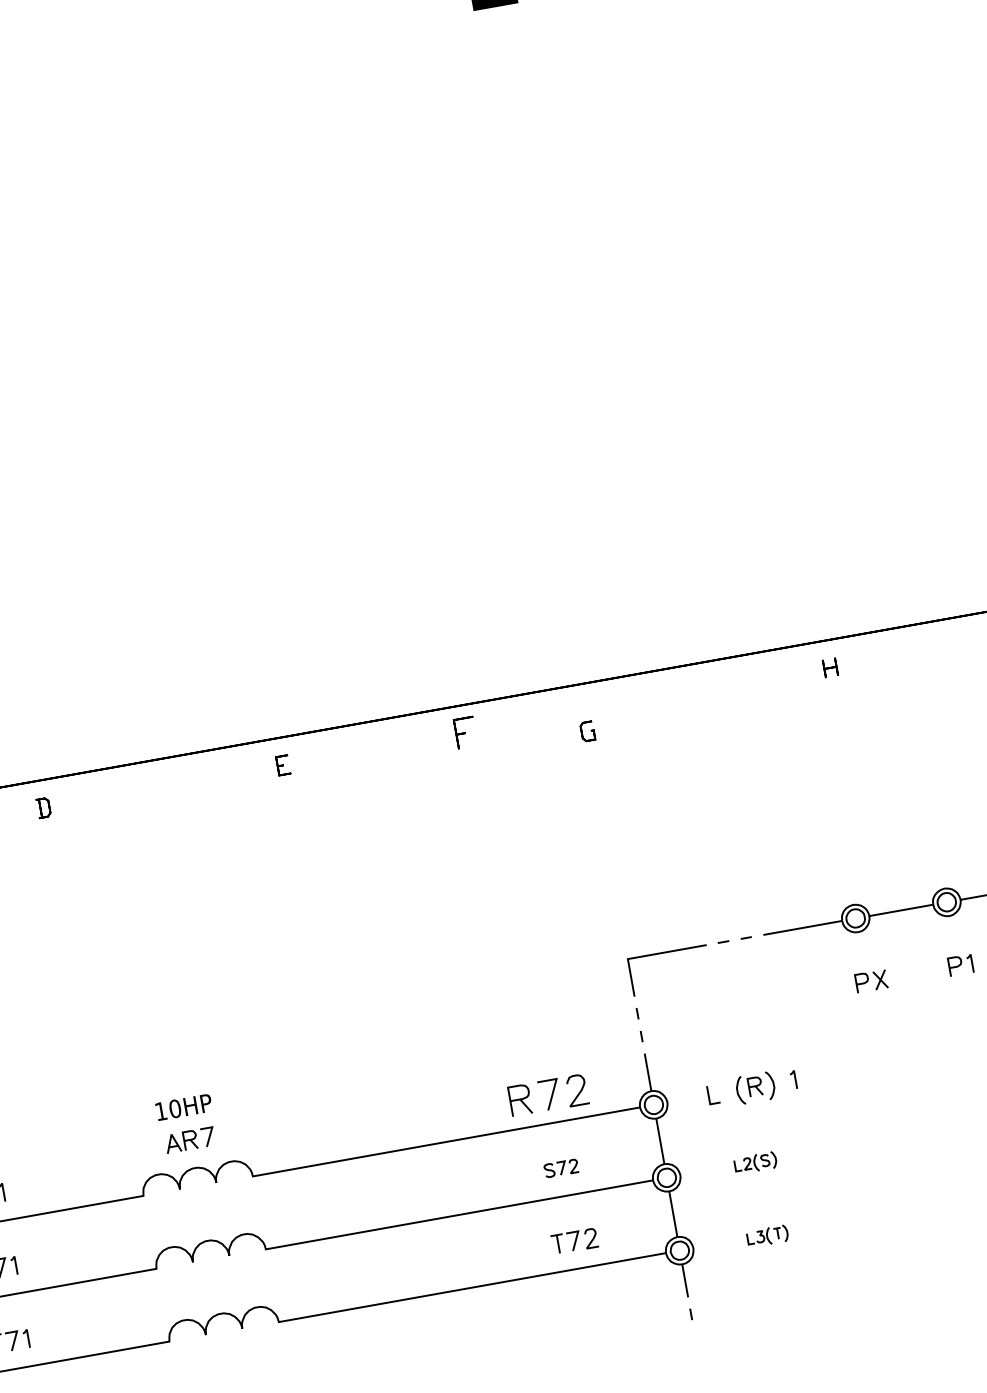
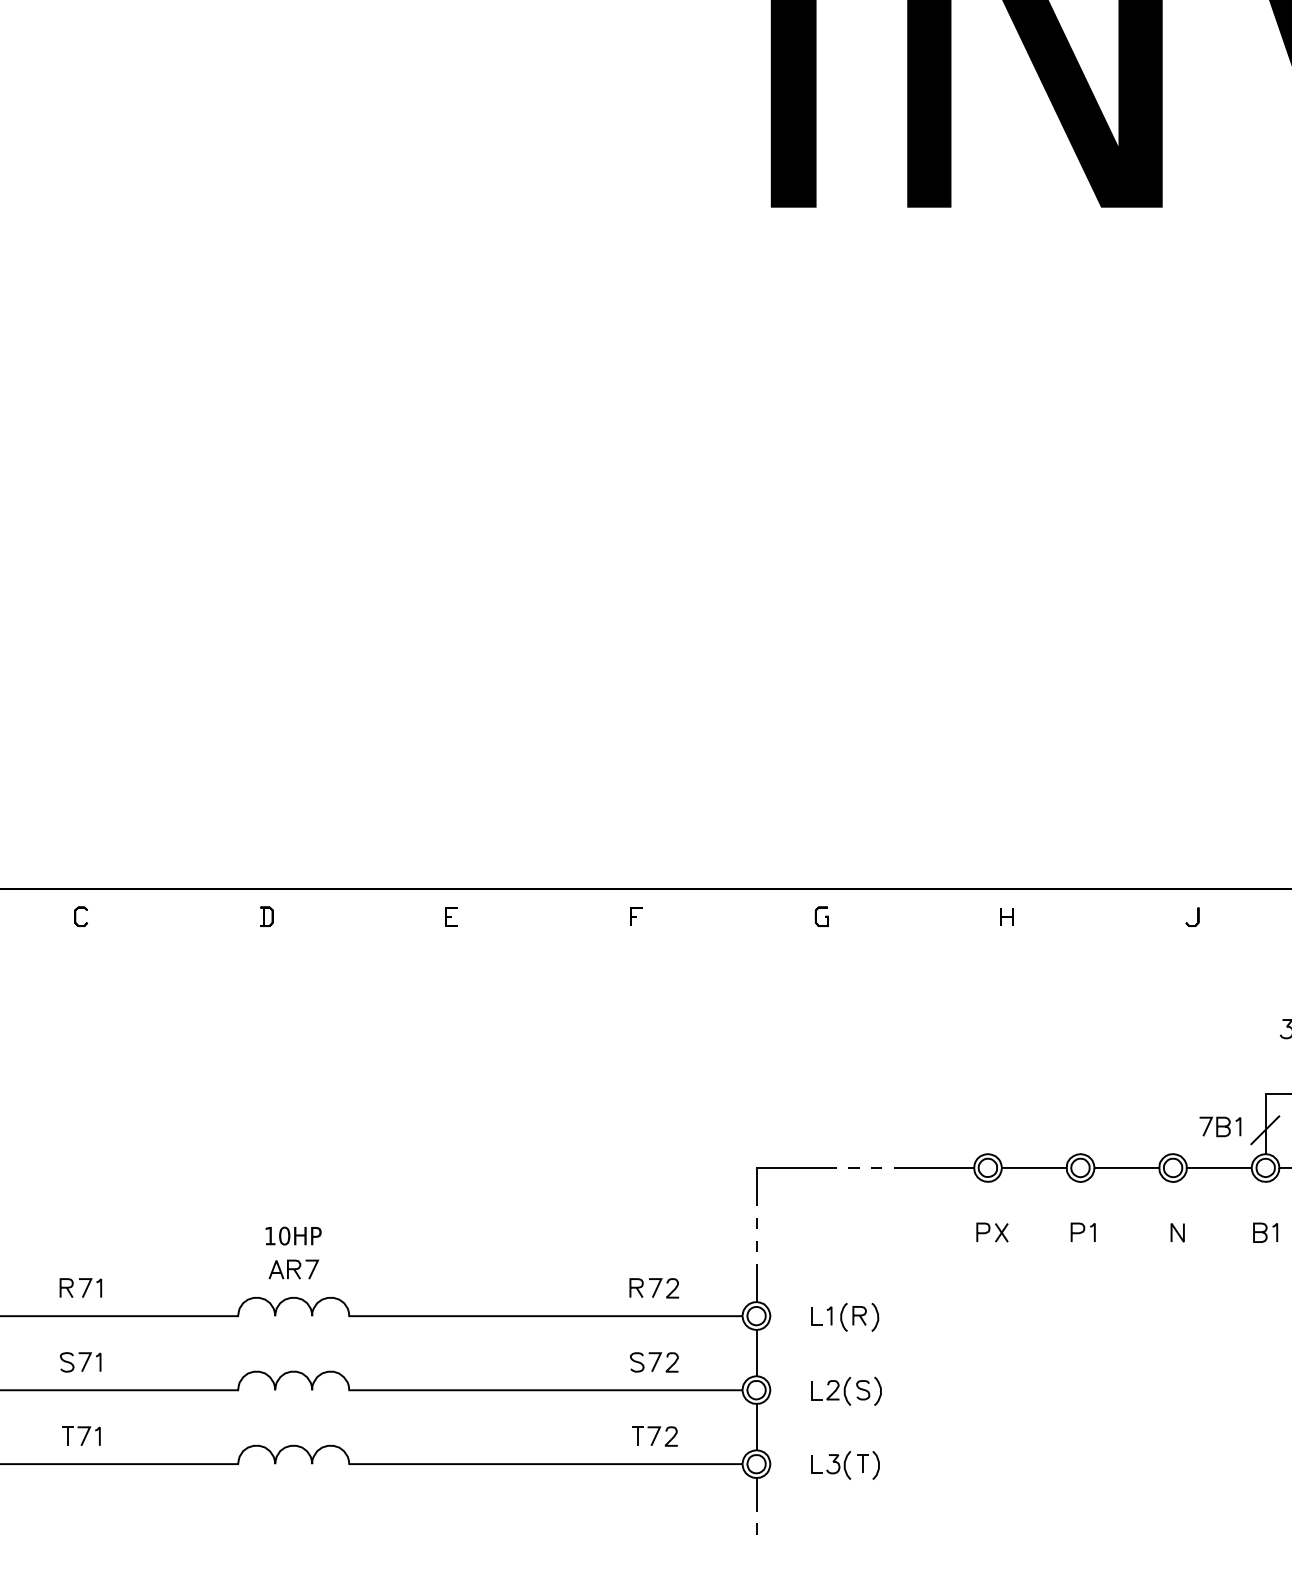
part: (587, 731) -> (821, 916), moved
part: (465, 732) -> (636, 916), size x0.62
part: (43, 807) -> (266, 916), moved
line: (794, 1079) -> (830, 1315), moved
part: (548, 1095) -> (654, 1288), size x0.62
part: (755, 1162) -> (846, 1390), size x1.67
part: (561, 1168) -> (654, 1362), size x1.43
part: (767, 1236) -> (845, 1465), size x1.67

